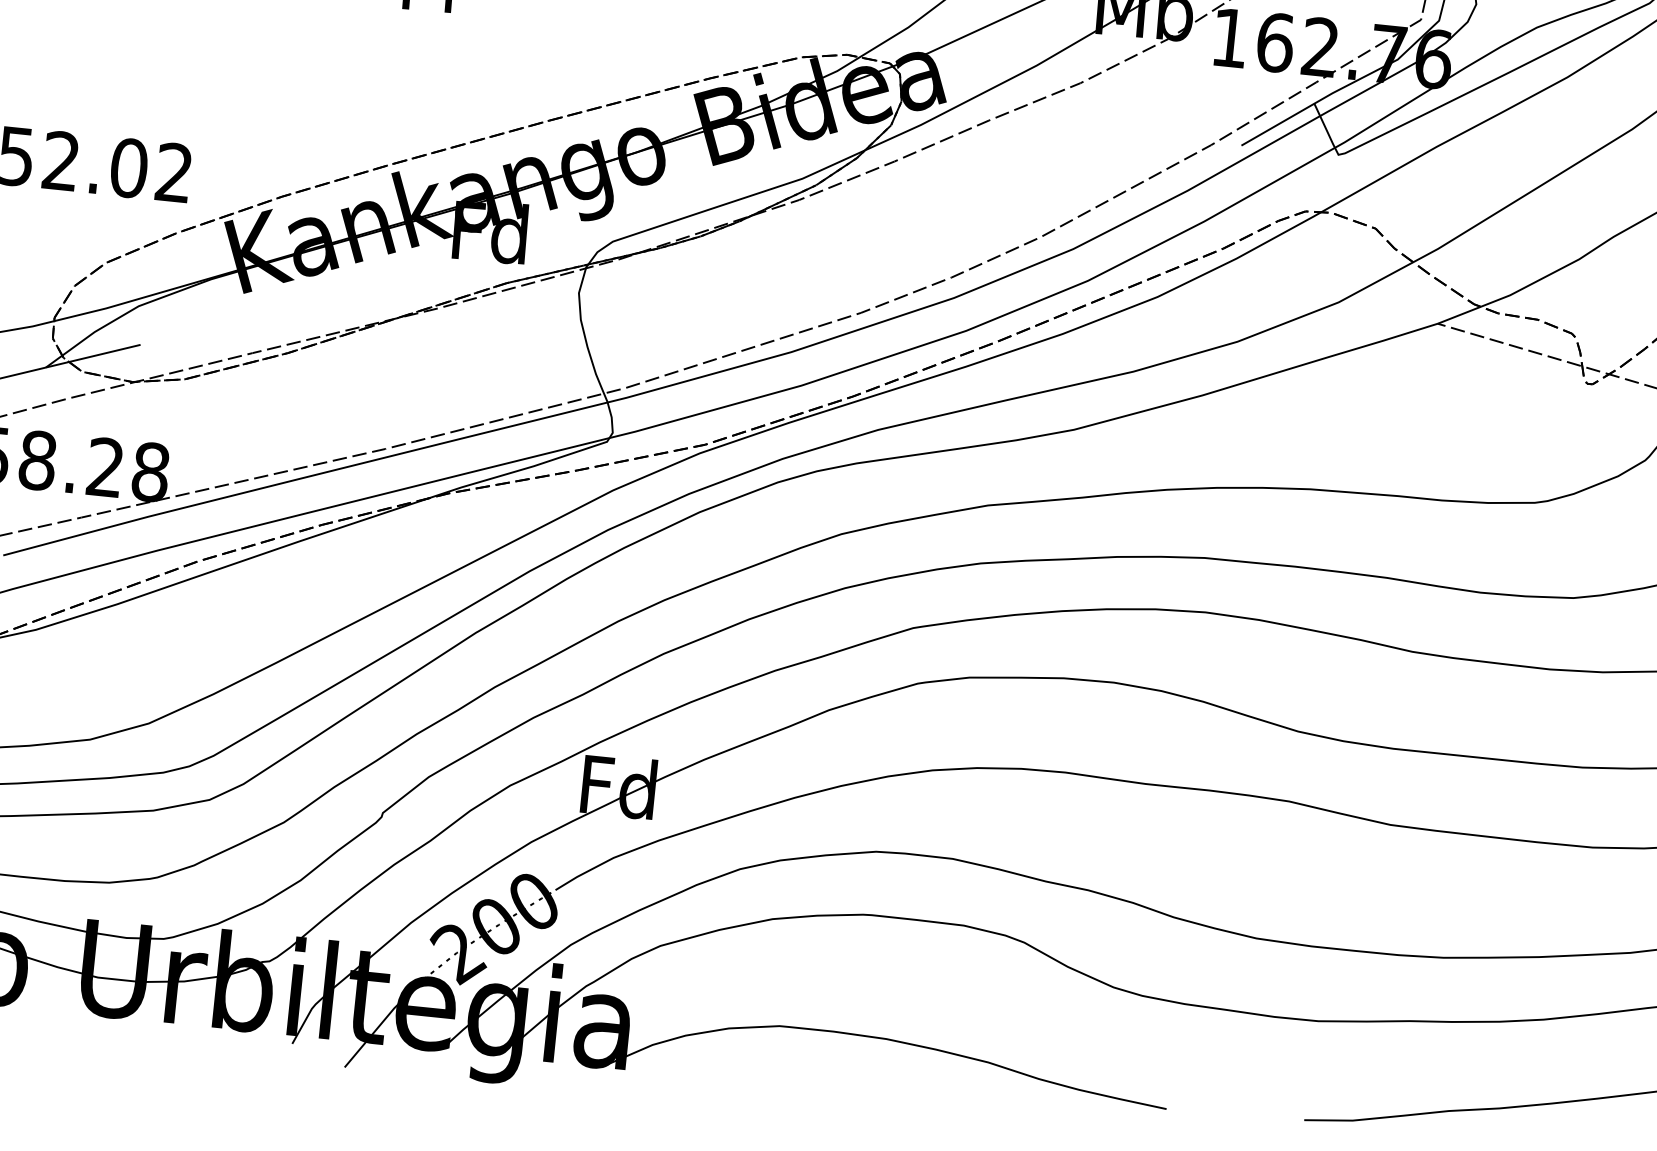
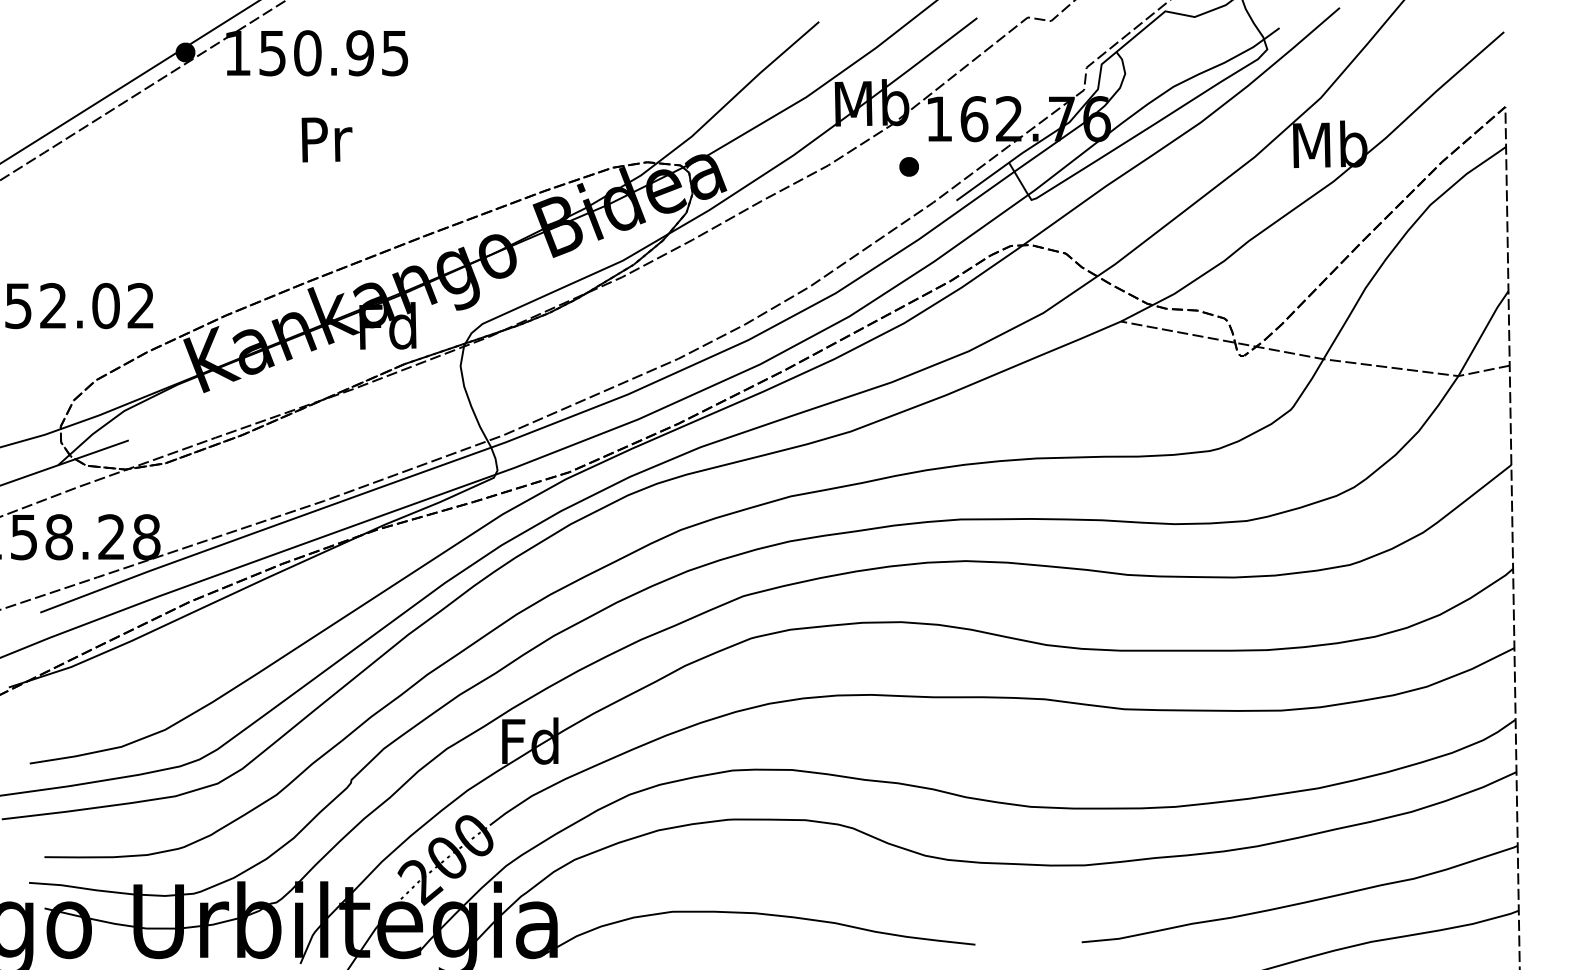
part: (1184, 95) -> (908, 166), added

